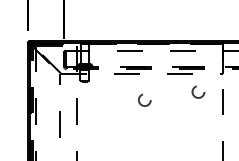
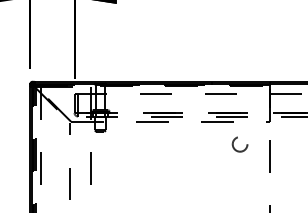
circle: (144, 100) -> (173, 154), removed

